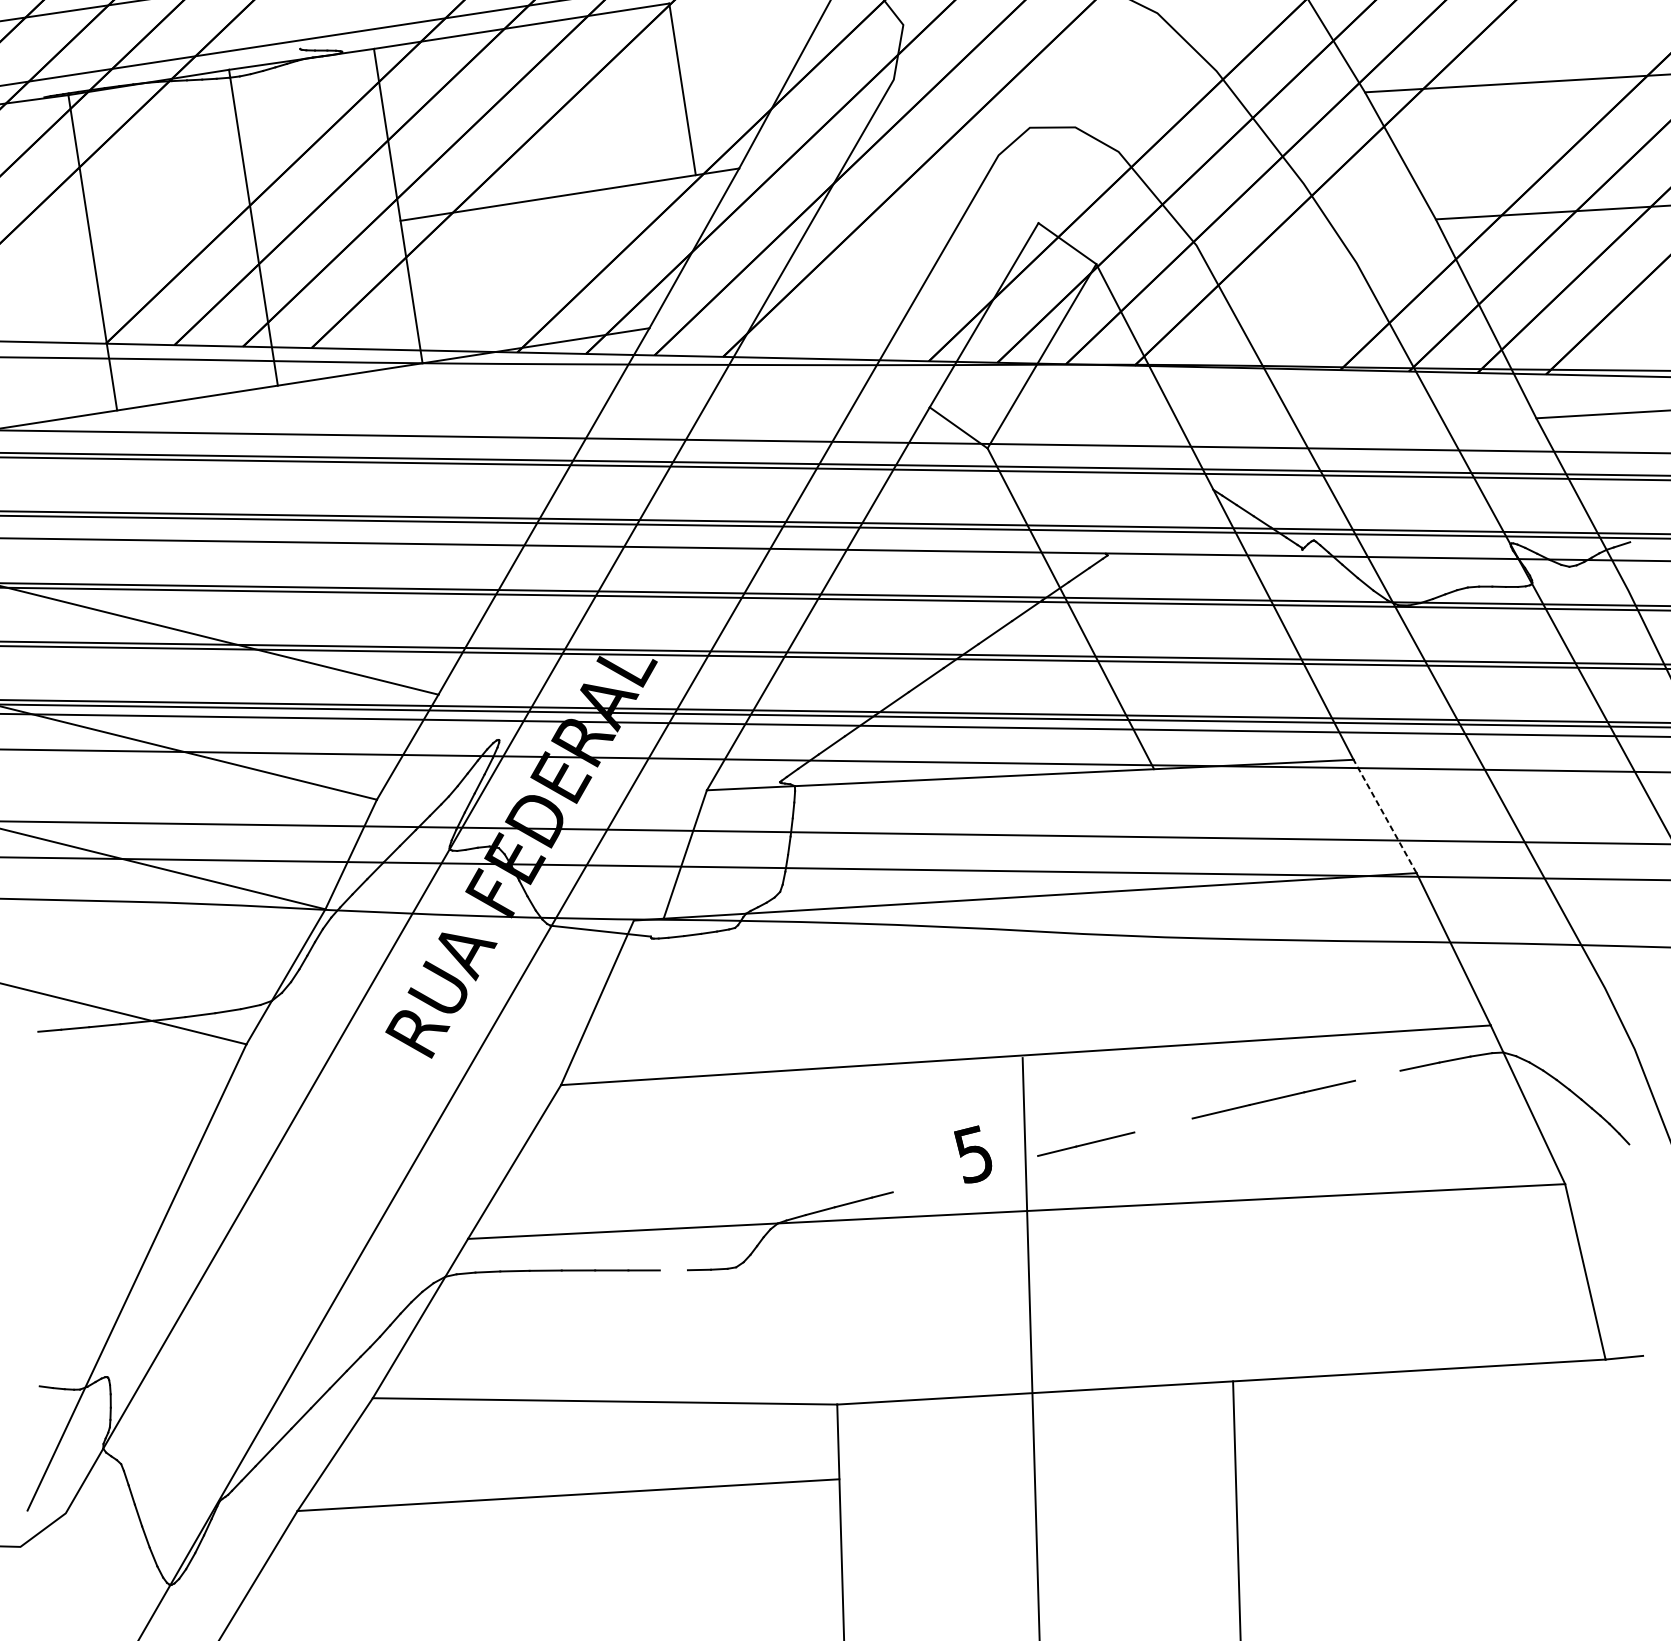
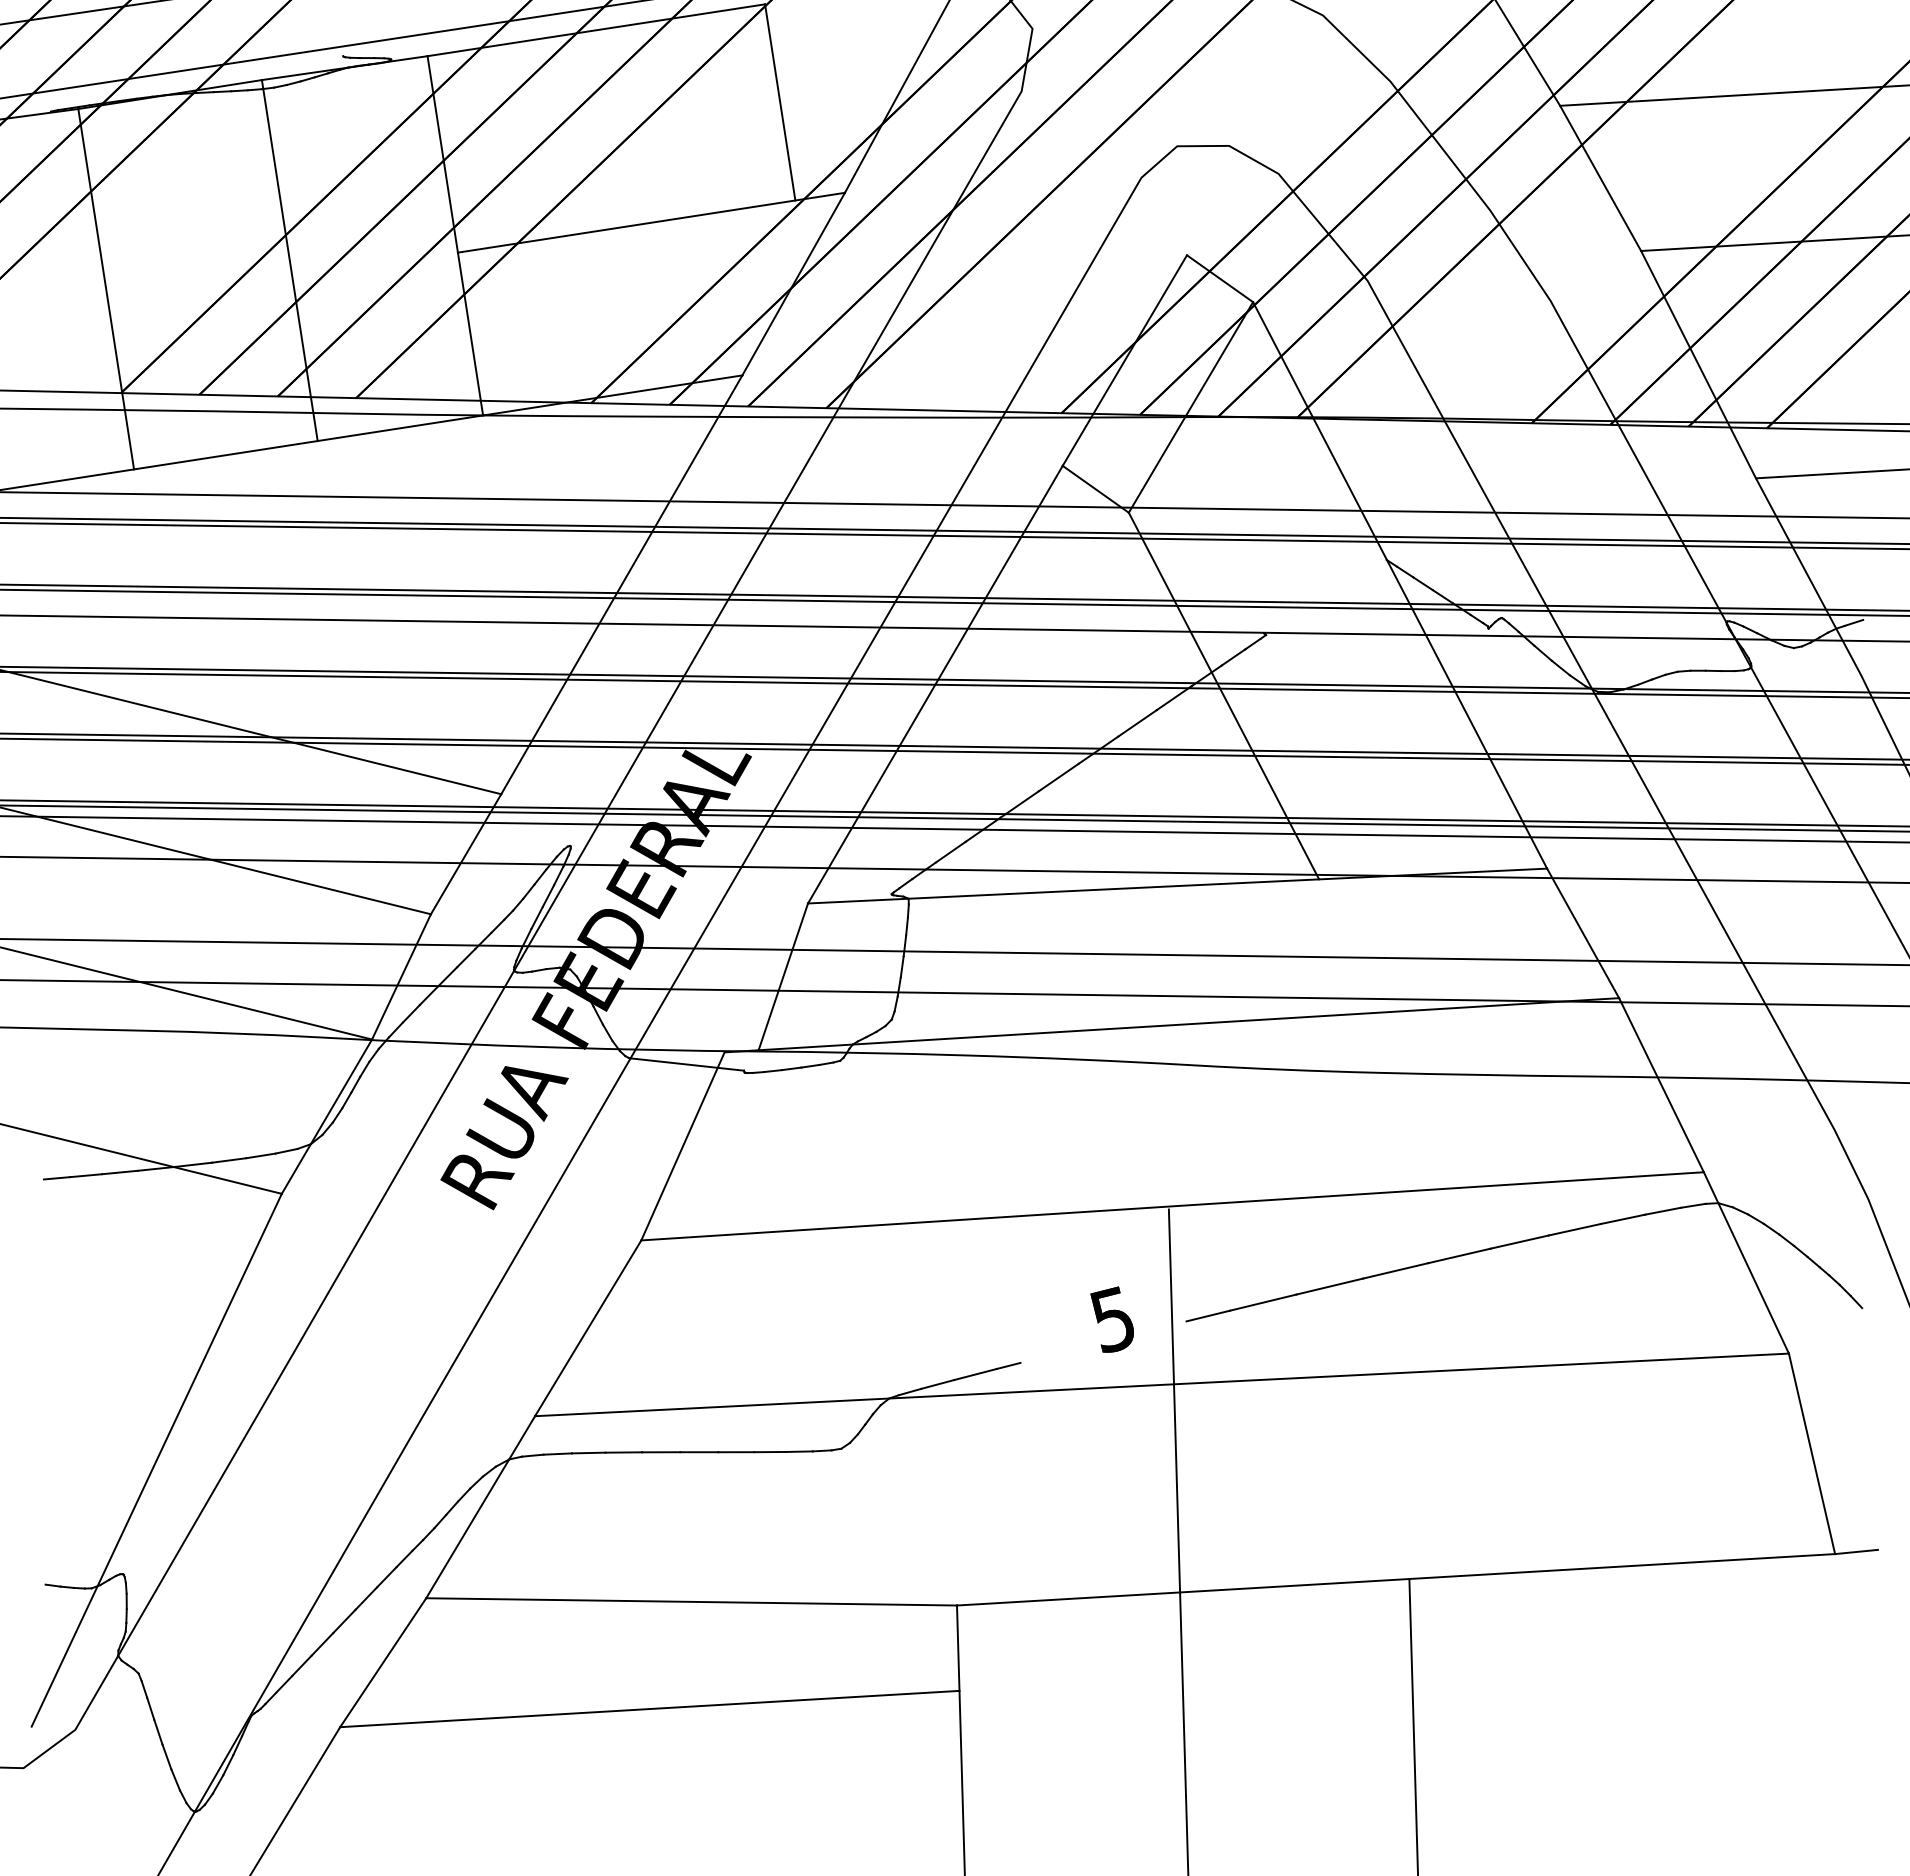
line: (1384, 815) -> (1582, 932), dashed -> solid
line: (1377, 1075) -> (1574, 1229), added
line: (1163, 1125) -> (1329, 1286), added
line: (674, 1269) -> (770, 1451), added

